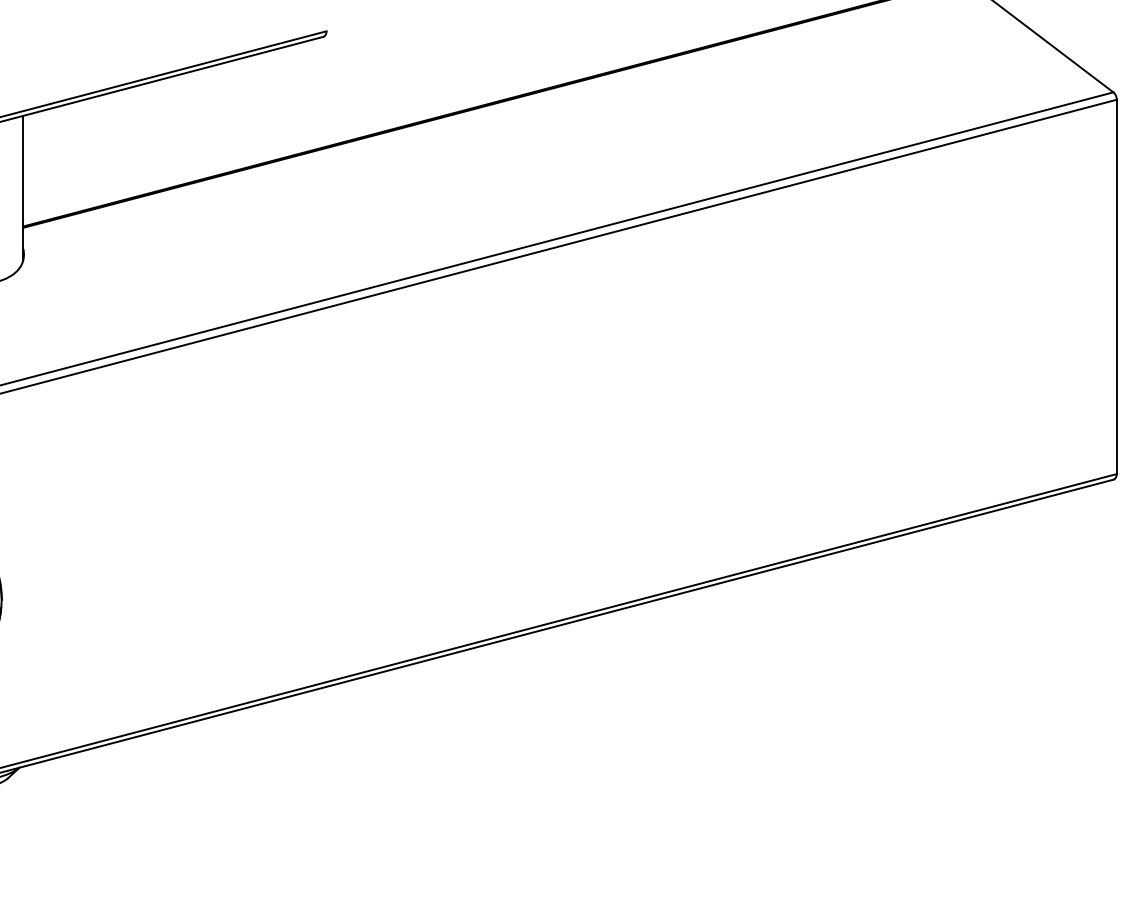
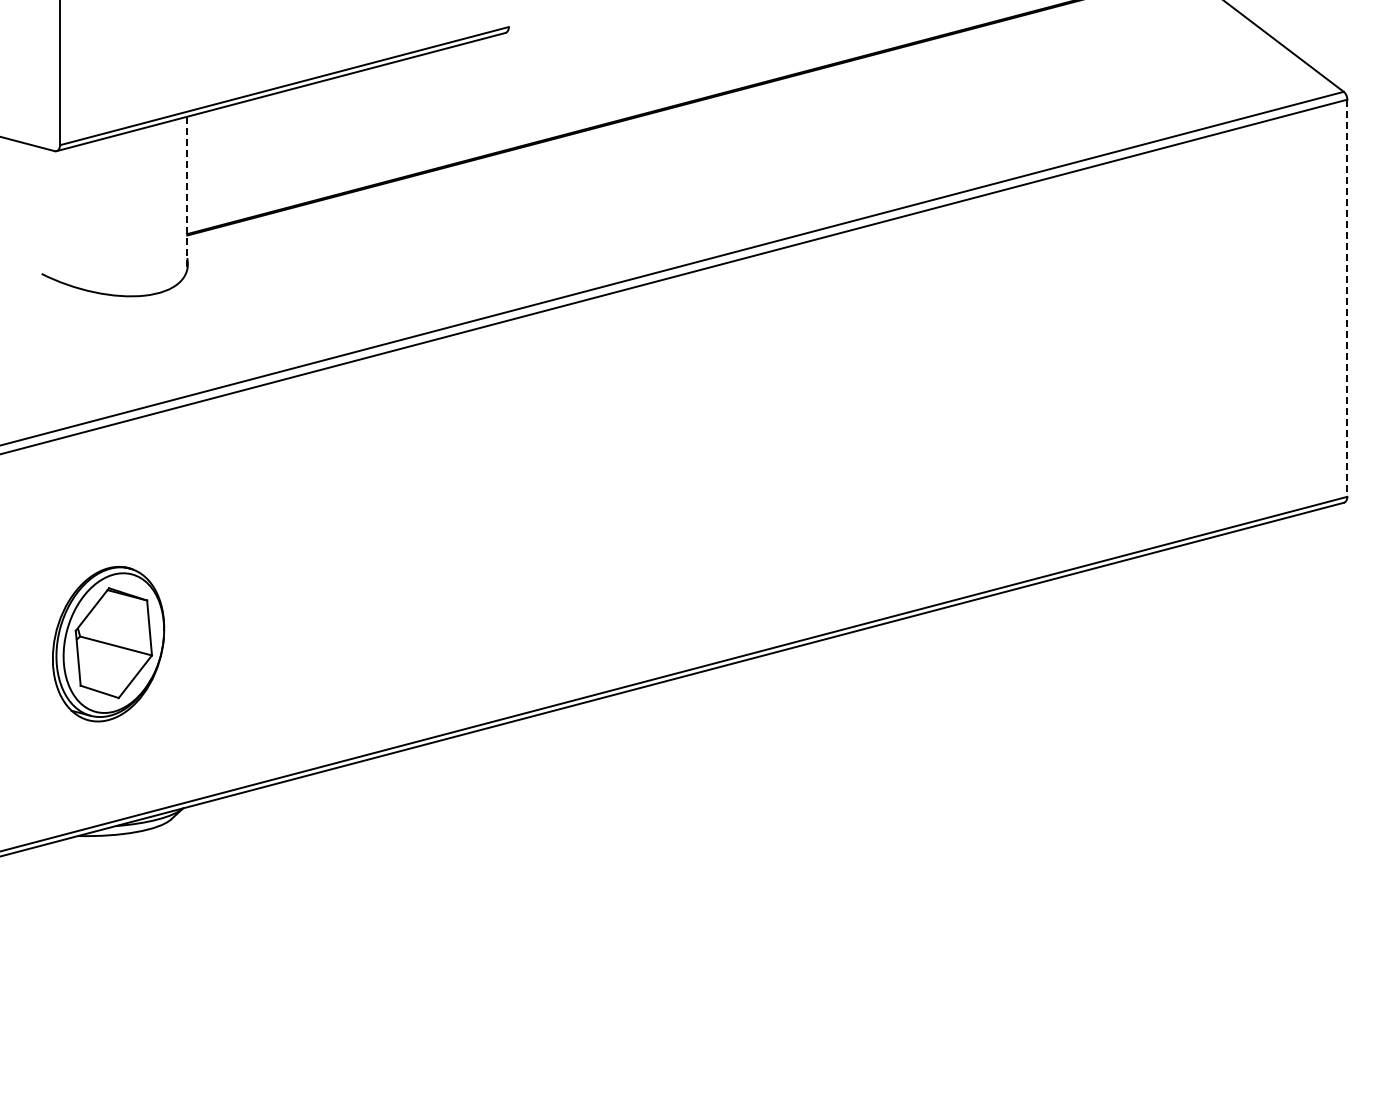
line: (23, 188) -> (187, 193), solid -> dashed
line: (1116, 287) -> (1347, 298), solid -> dashed

